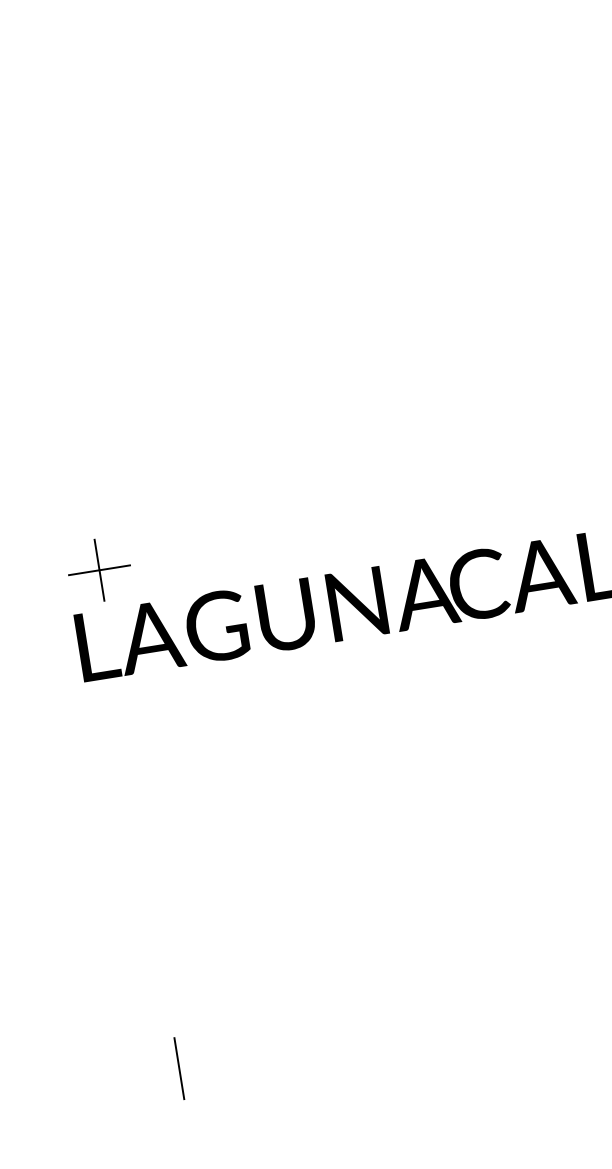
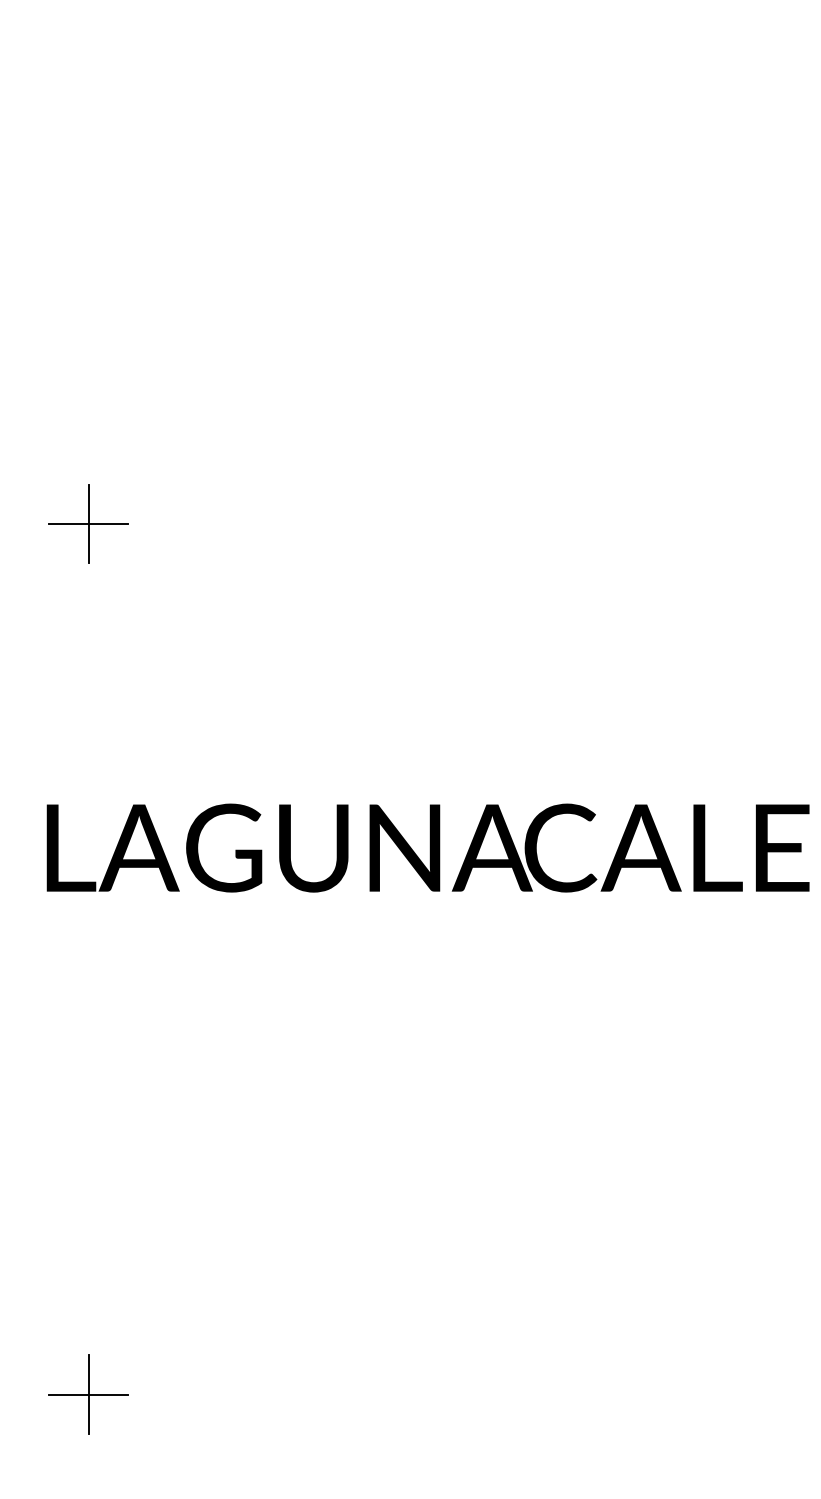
part: (99, 569) -> (88, 523), moved
line: (179, 1068) -> (88, 1394), added

